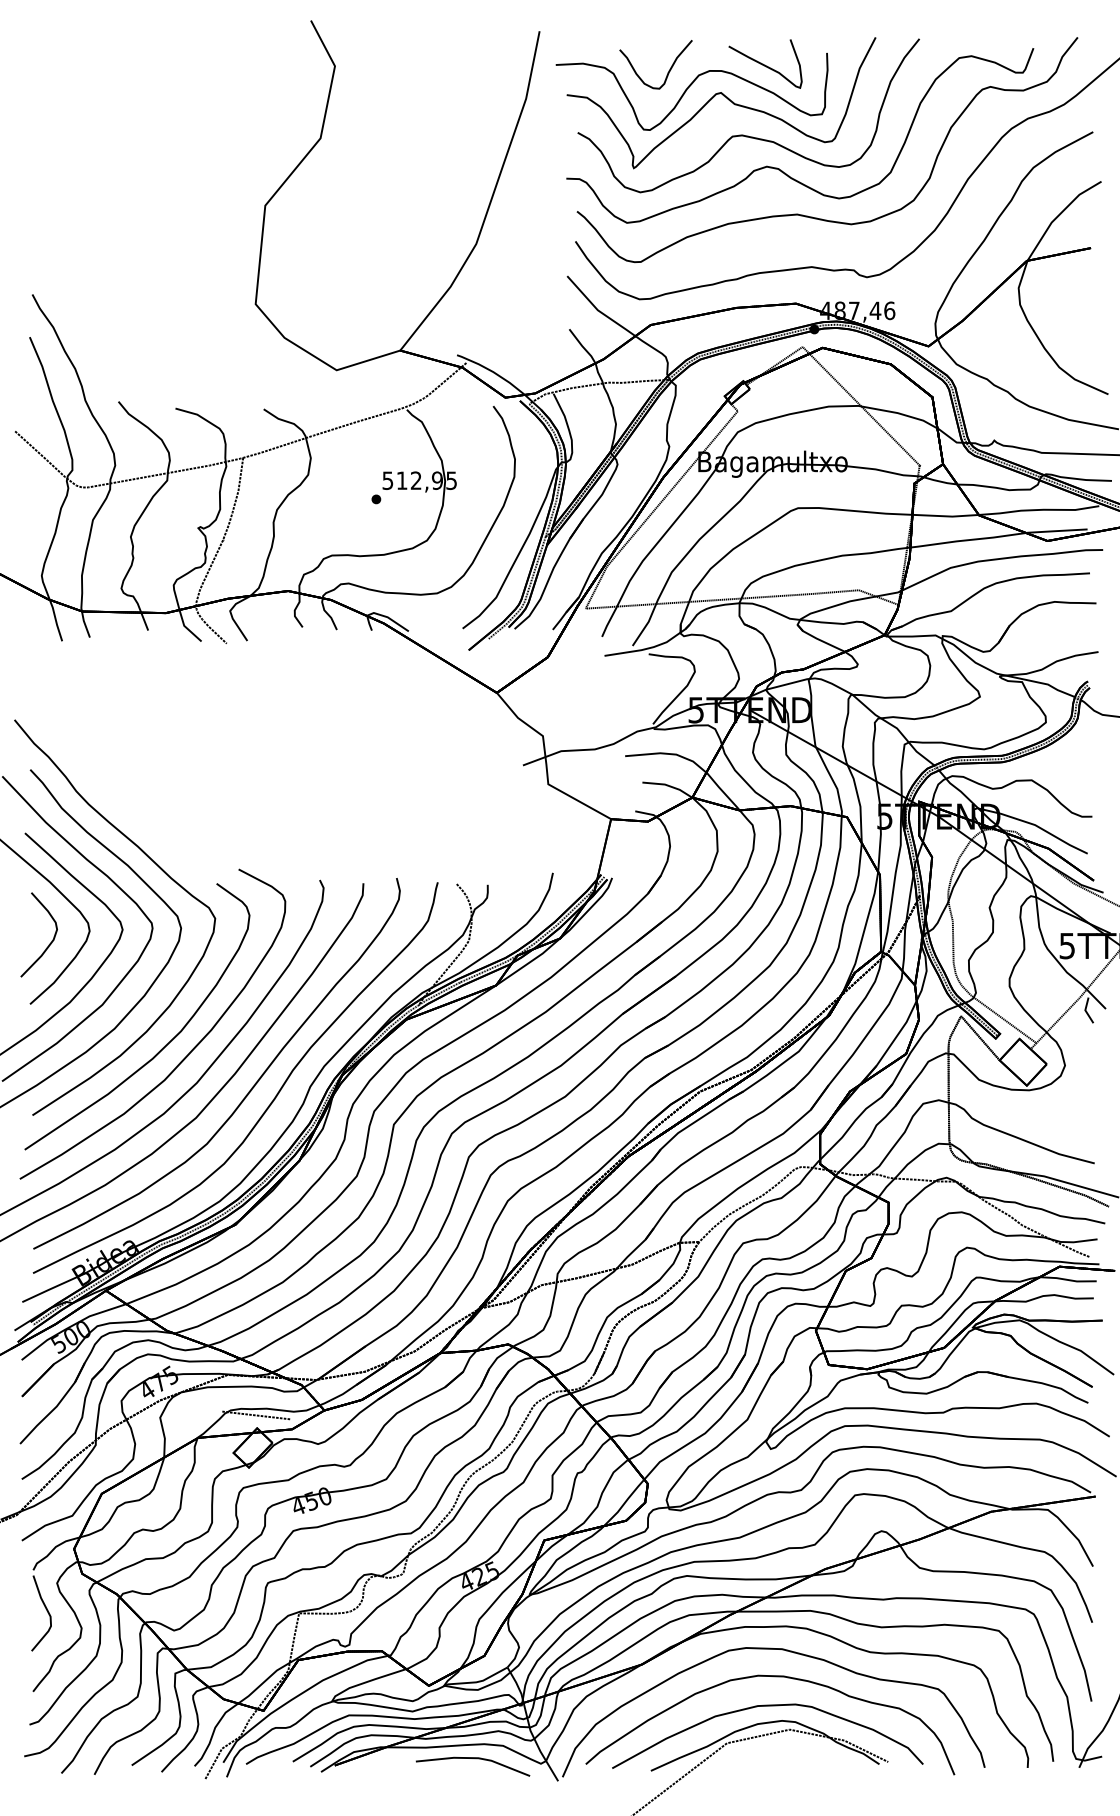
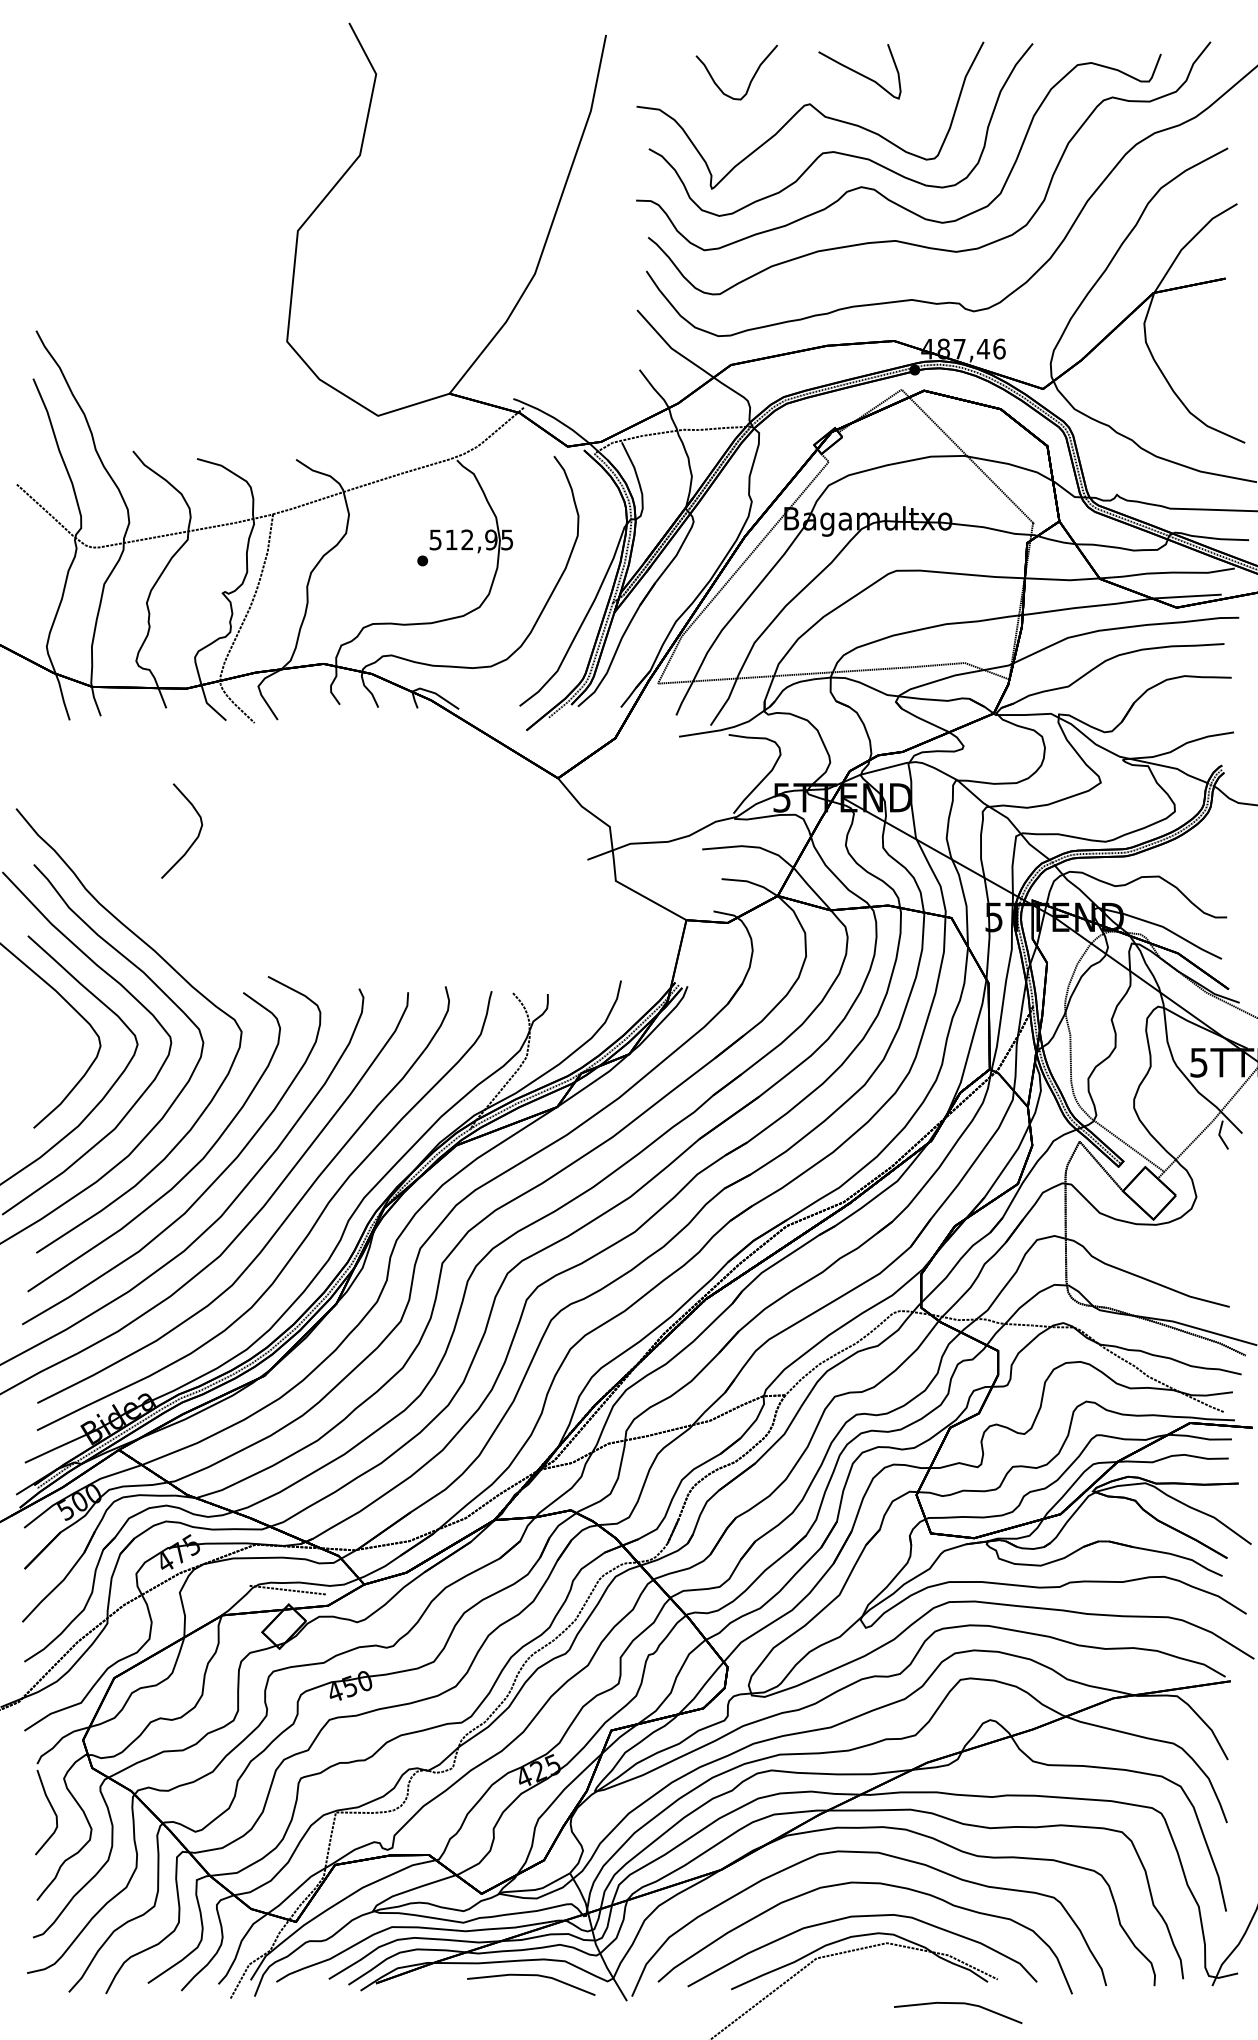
curve: (687, 90) -> (772, 101), removed
curve: (48, 944) -> (192, 841), moved
line: (854, 1784) -> (959, 2004), added

